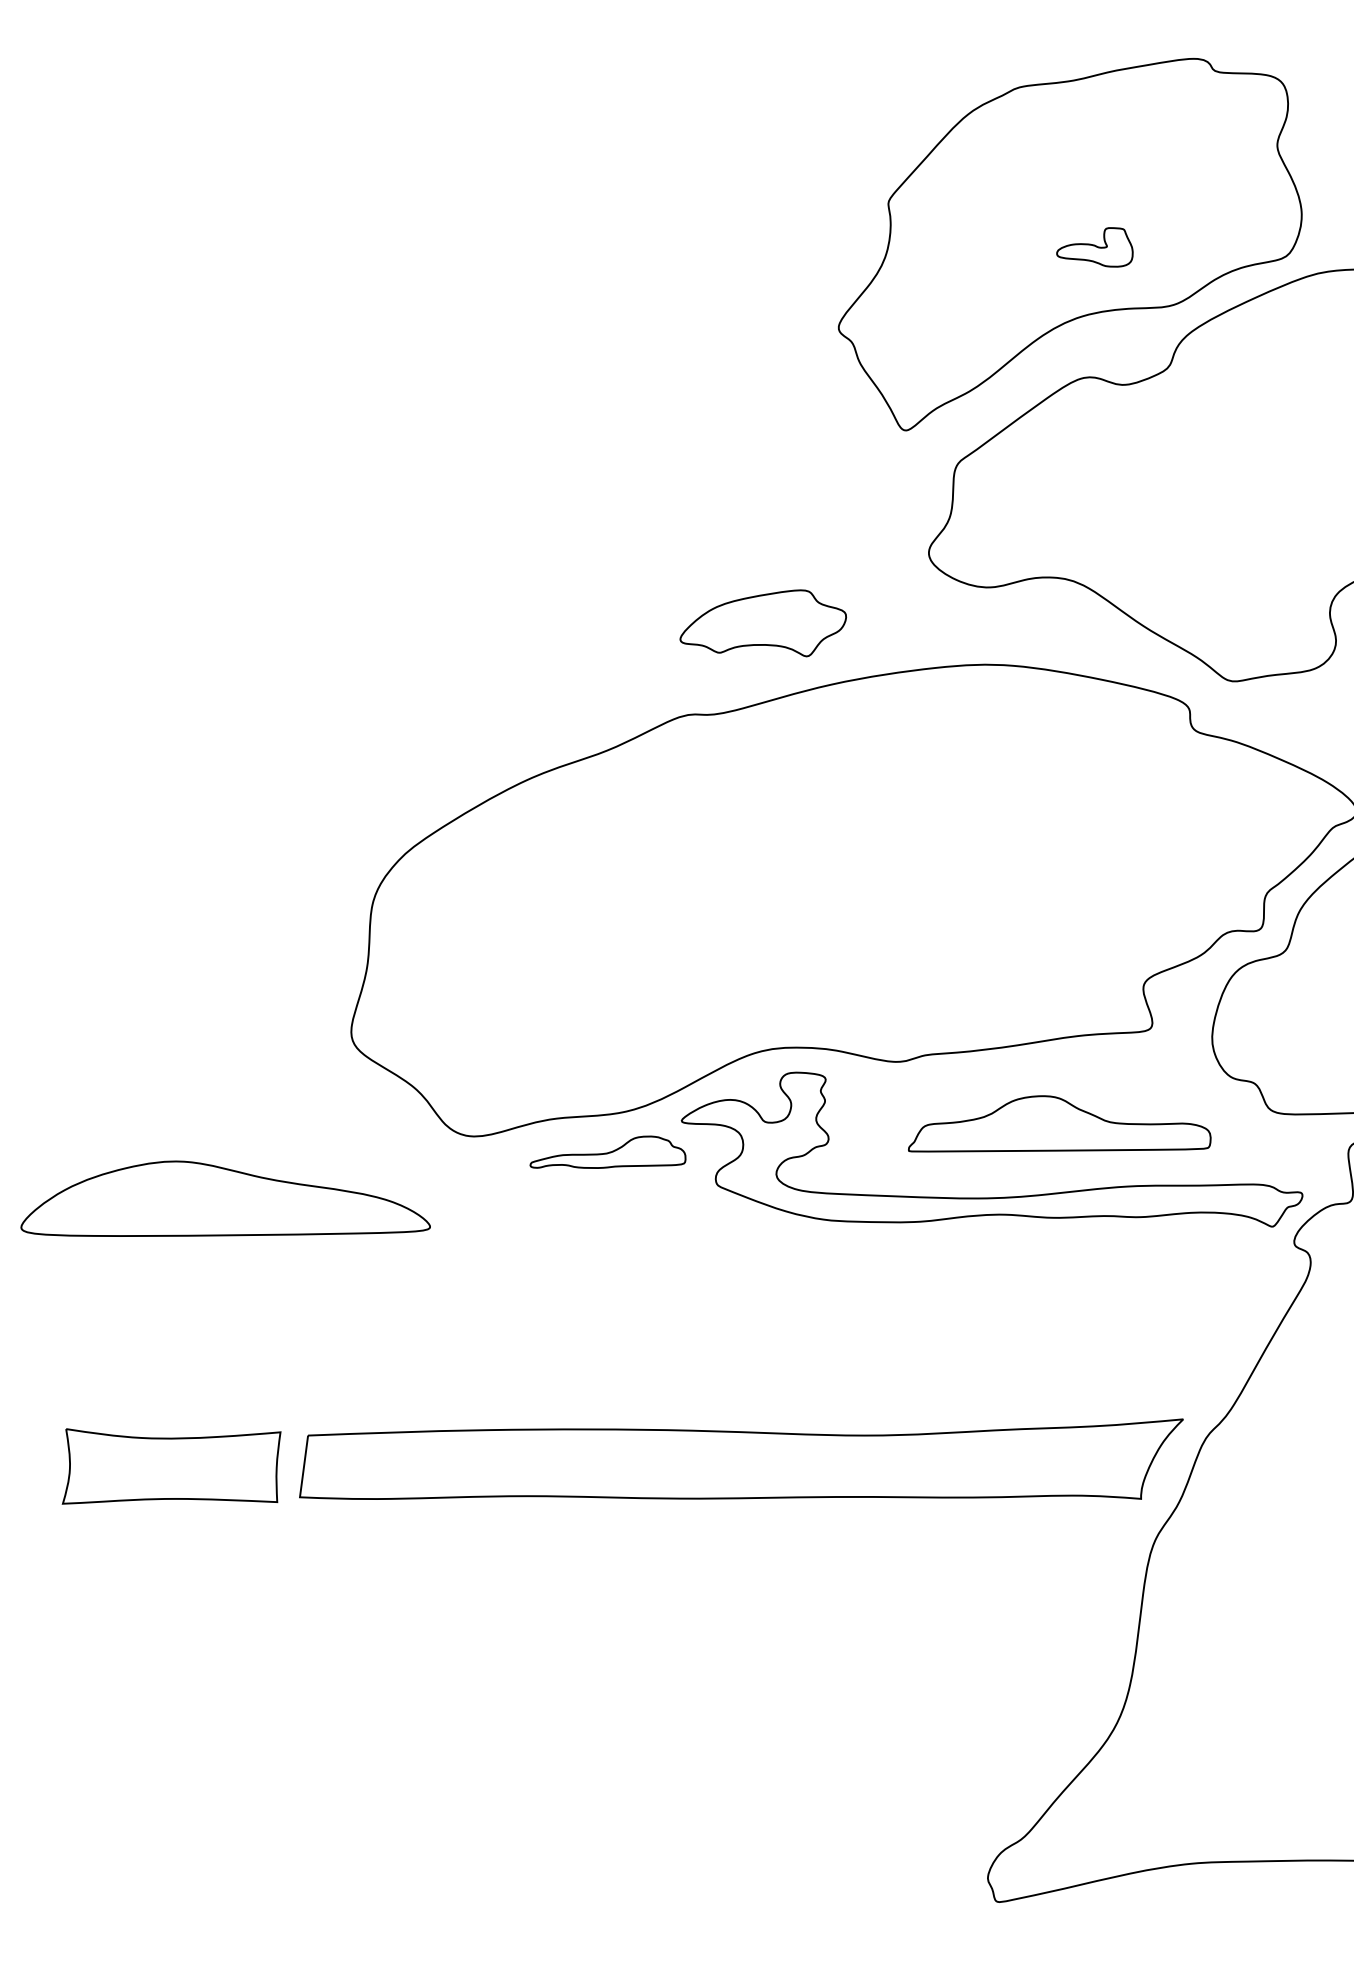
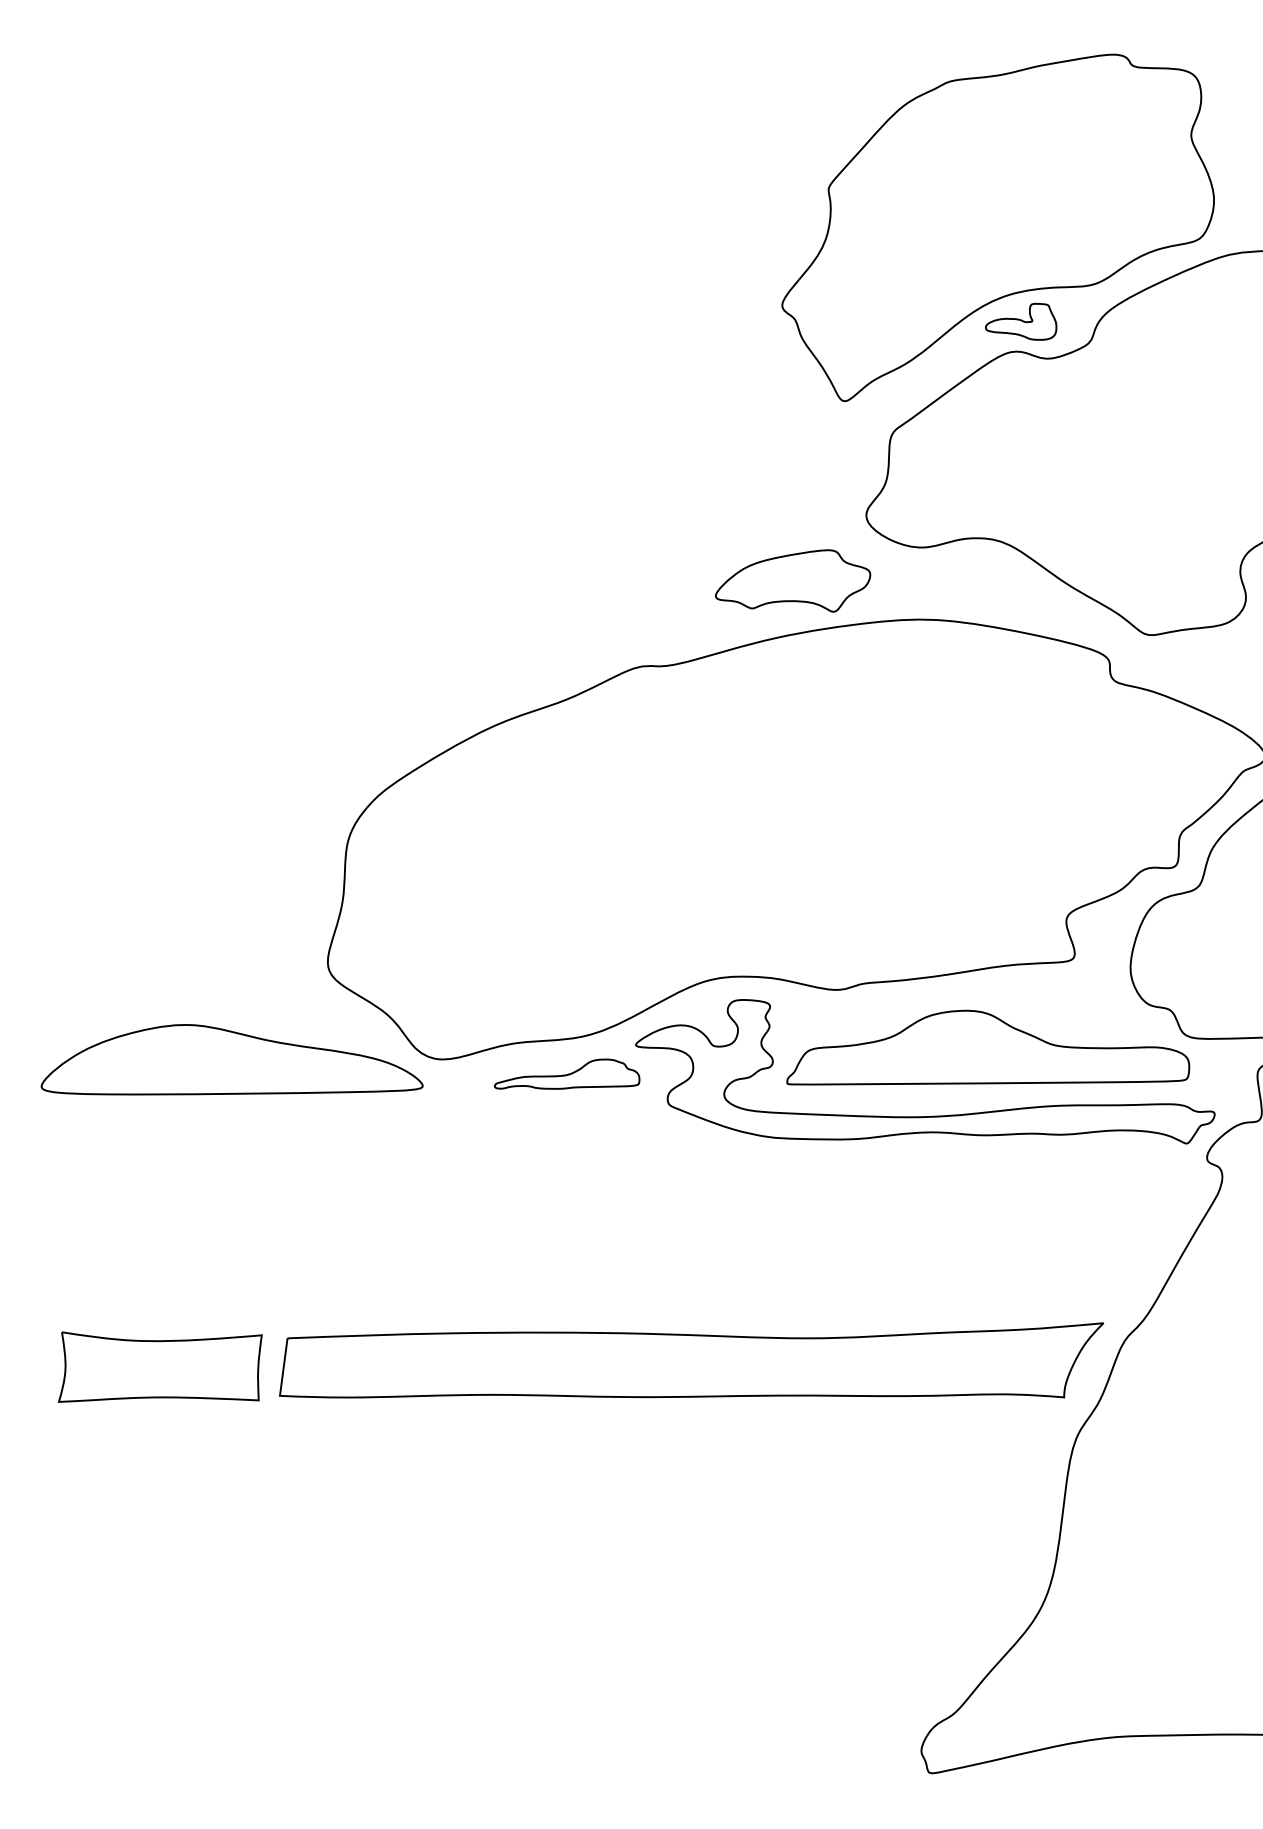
part: (1094, 247) -> (1020, 321), moved
part: (762, 623) -> (792, 581), moved
part: (1059, 1123) -> (988, 1047), size x1.43
part: (225, 1198) -> (231, 1059), moved

